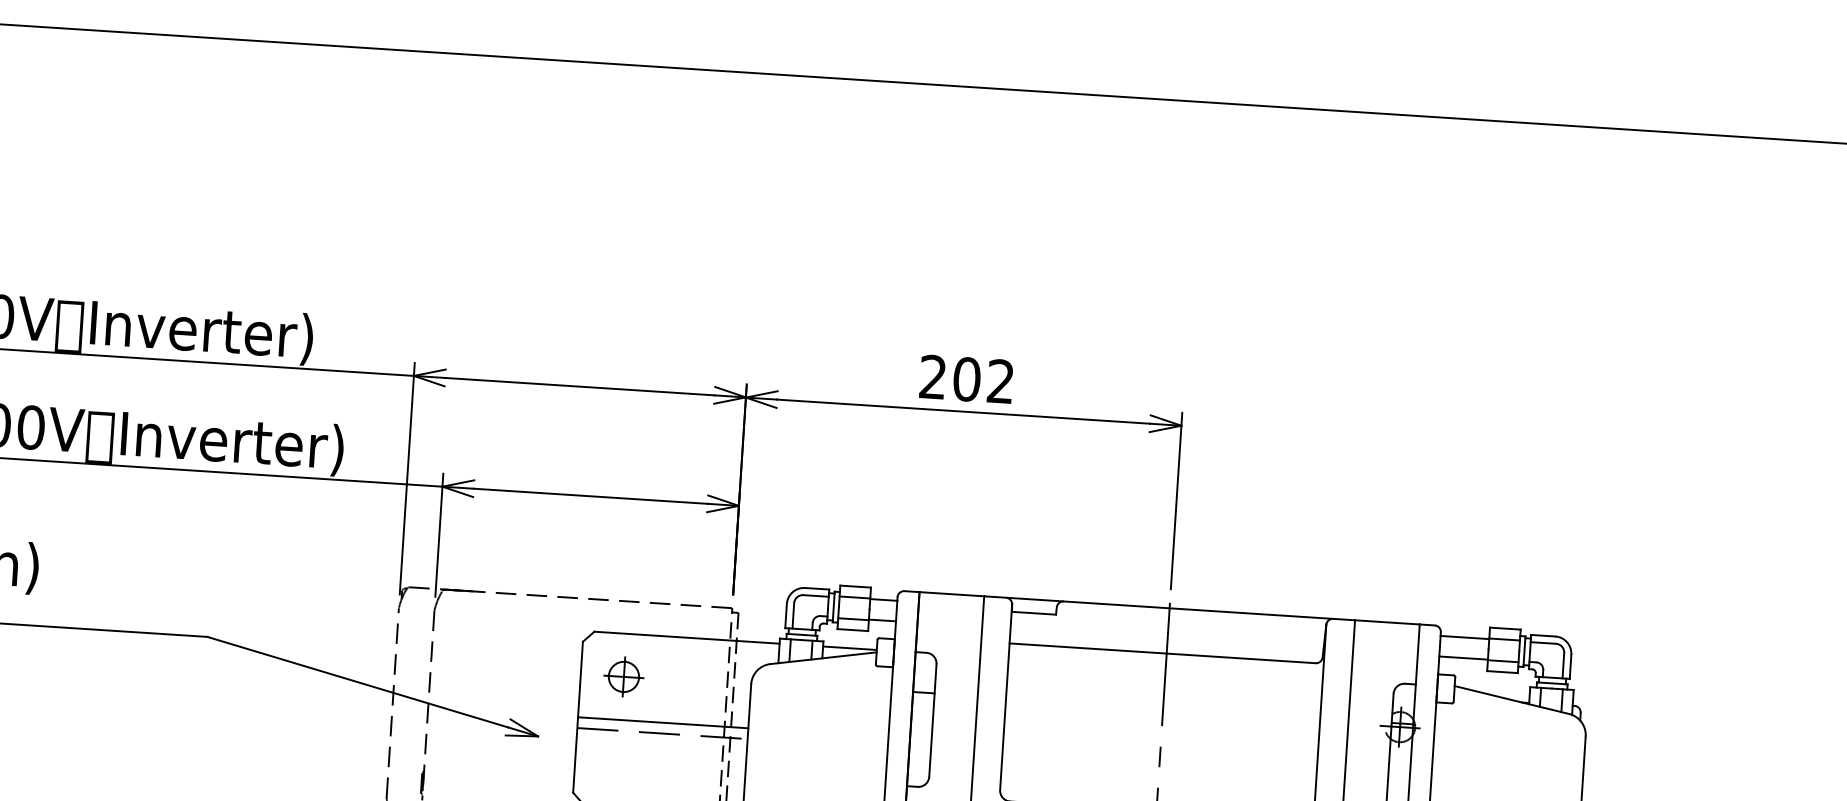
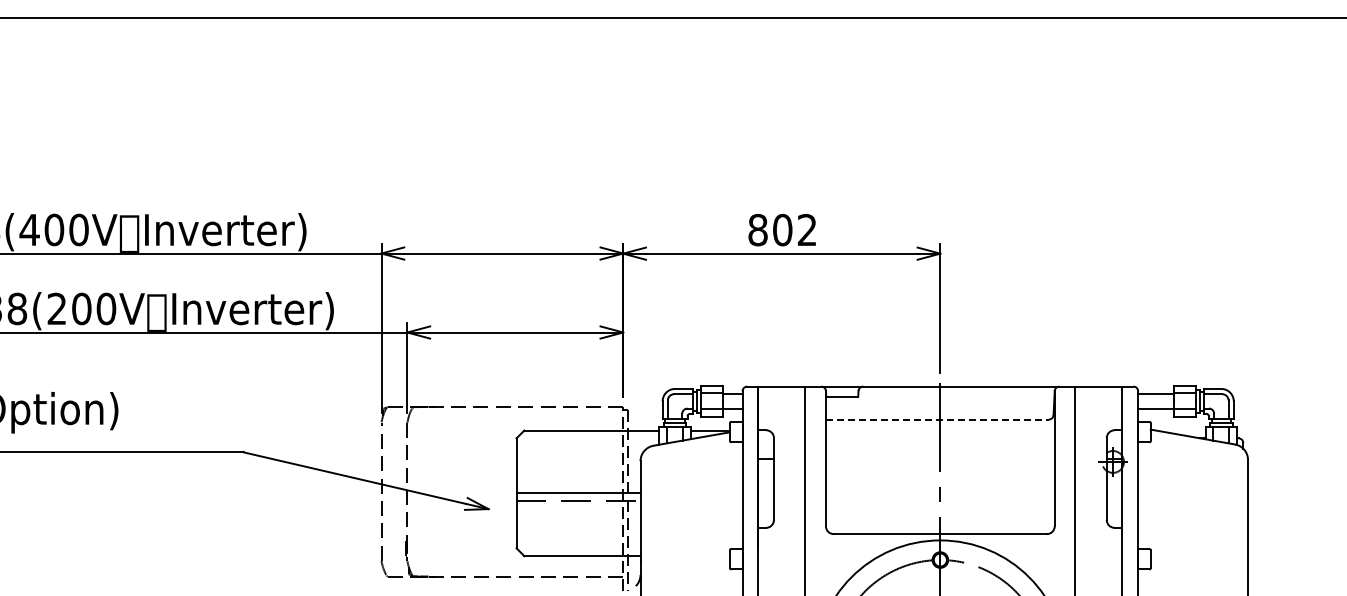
text: (932, 377) -> (757, 230), 202 -> 802
line: (1162, 653) -> (937, 419), solid -> dashed
part: (623, 676) -> (547, 461), removed

